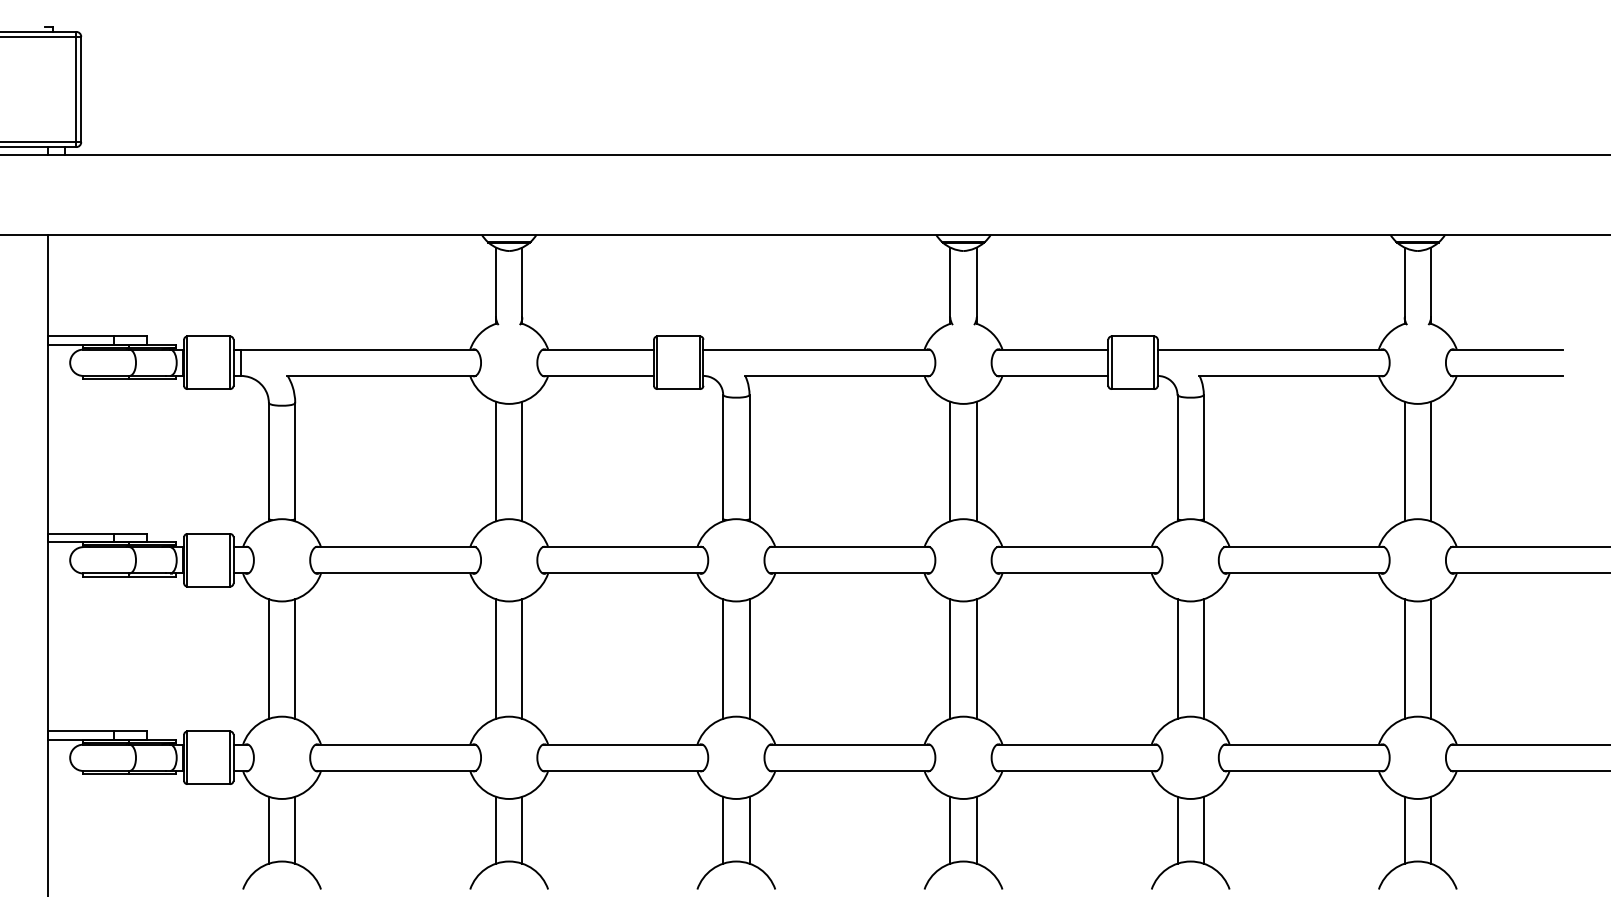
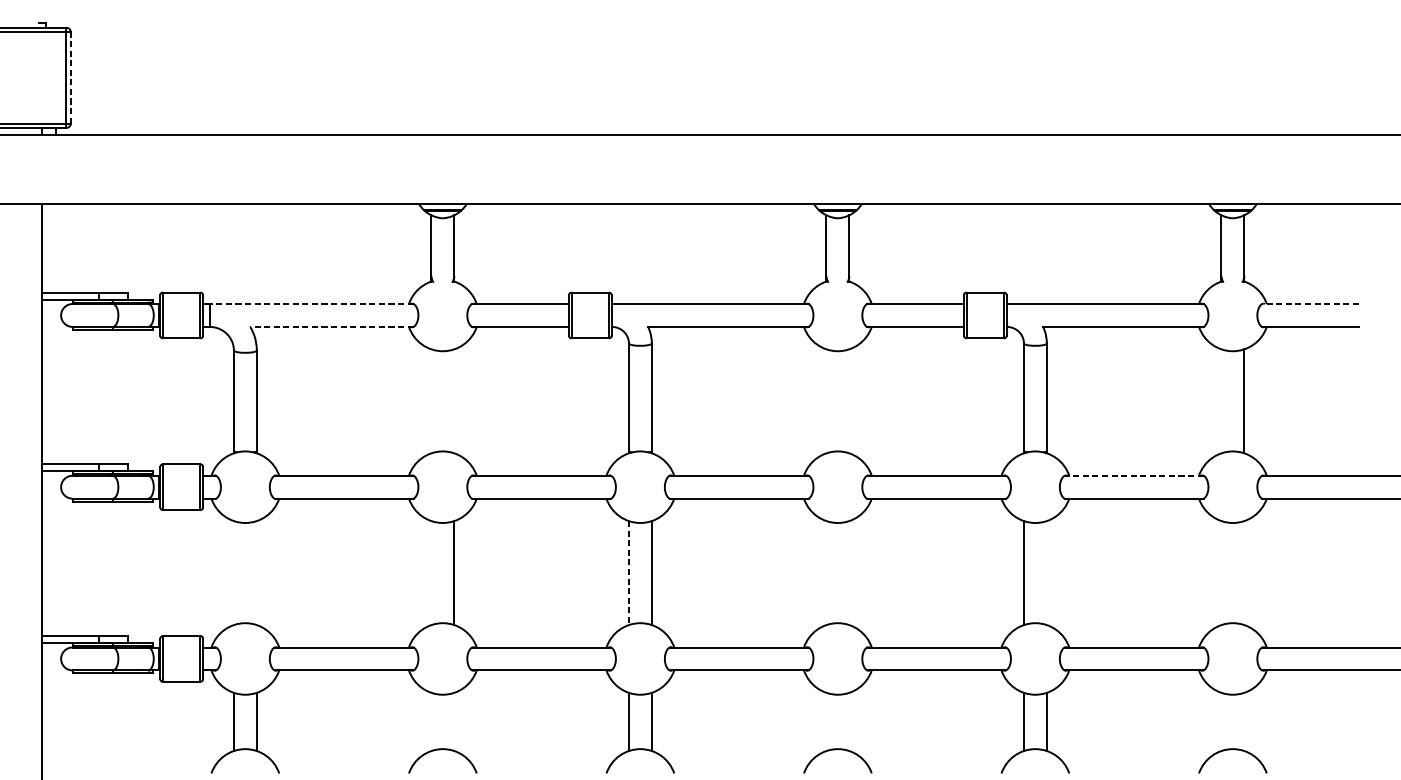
line: (81, 89) -> (70, 77), solid -> dashed
line: (354, 349) -> (308, 303), solid -> dashed
line: (1507, 349) -> (1310, 303), solid -> dashed
line: (380, 375) -> (330, 326), solid -> dashed
line: (496, 461) -> (431, 401), removed
line: (522, 461) -> (454, 401), removed
line: (950, 461) -> (826, 401), removed
line: (976, 461) -> (849, 401), removed
line: (1404, 461) -> (1221, 401), removed
line: (1304, 547) -> (1134, 476), solid -> dashed
line: (268, 658) -> (233, 572), removed
line: (295, 658) -> (257, 572), removed
line: (496, 658) -> (431, 572), removed
line: (950, 658) -> (826, 572), removed
line: (976, 658) -> (849, 572), removed
line: (1203, 658) -> (1046, 572), removed
line: (1404, 658) -> (1221, 572), removed
line: (1430, 658) -> (1243, 572), removed
line: (723, 659) -> (629, 573), solid -> dashed
line: (496, 829) -> (431, 721), removed
line: (522, 829) -> (454, 721), removed
line: (950, 829) -> (826, 721), removed
line: (976, 829) -> (849, 721), removed
line: (1404, 829) -> (1221, 721), removed
line: (1430, 829) -> (1243, 721), removed

